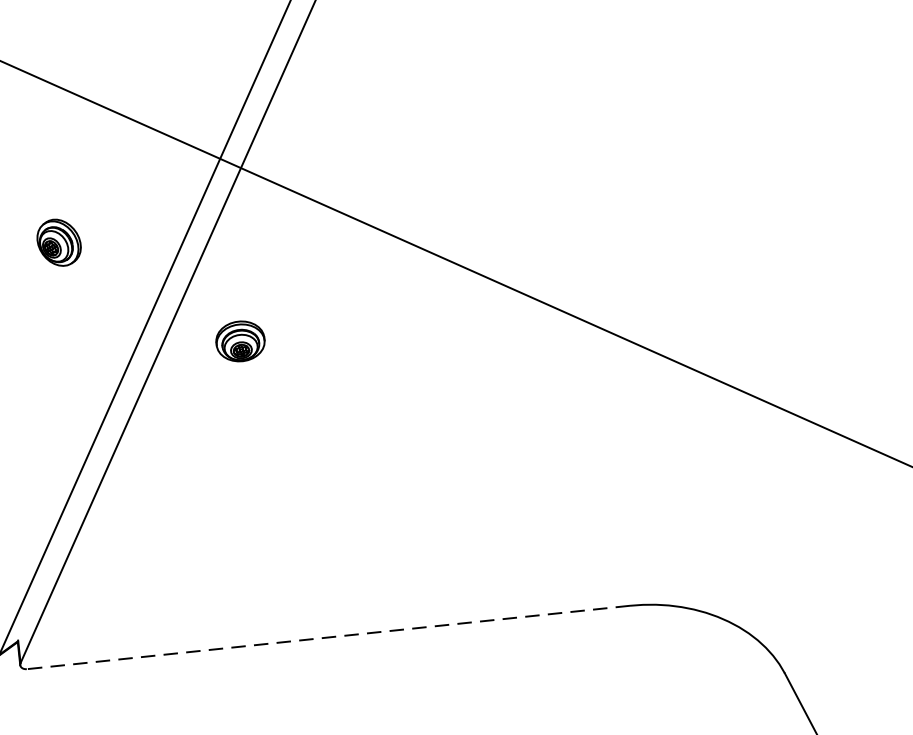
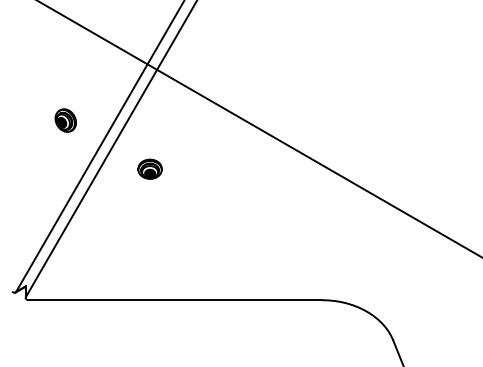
part: (58, 242) -> (65, 120), moved
part: (239, 340) -> (149, 168), moved
line: (328, 638) -> (175, 300), dashed -> solid

